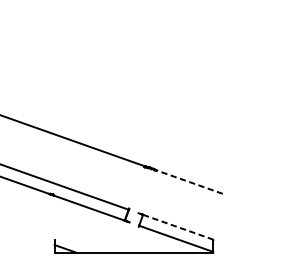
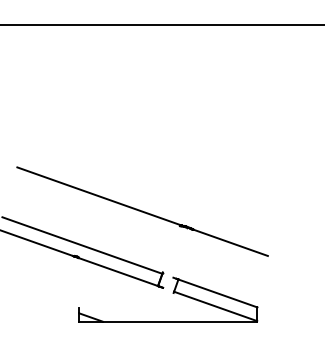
line: (189, 181) -> (230, 242), dashed -> solid
line: (177, 227) -> (217, 293), dashed -> solid

